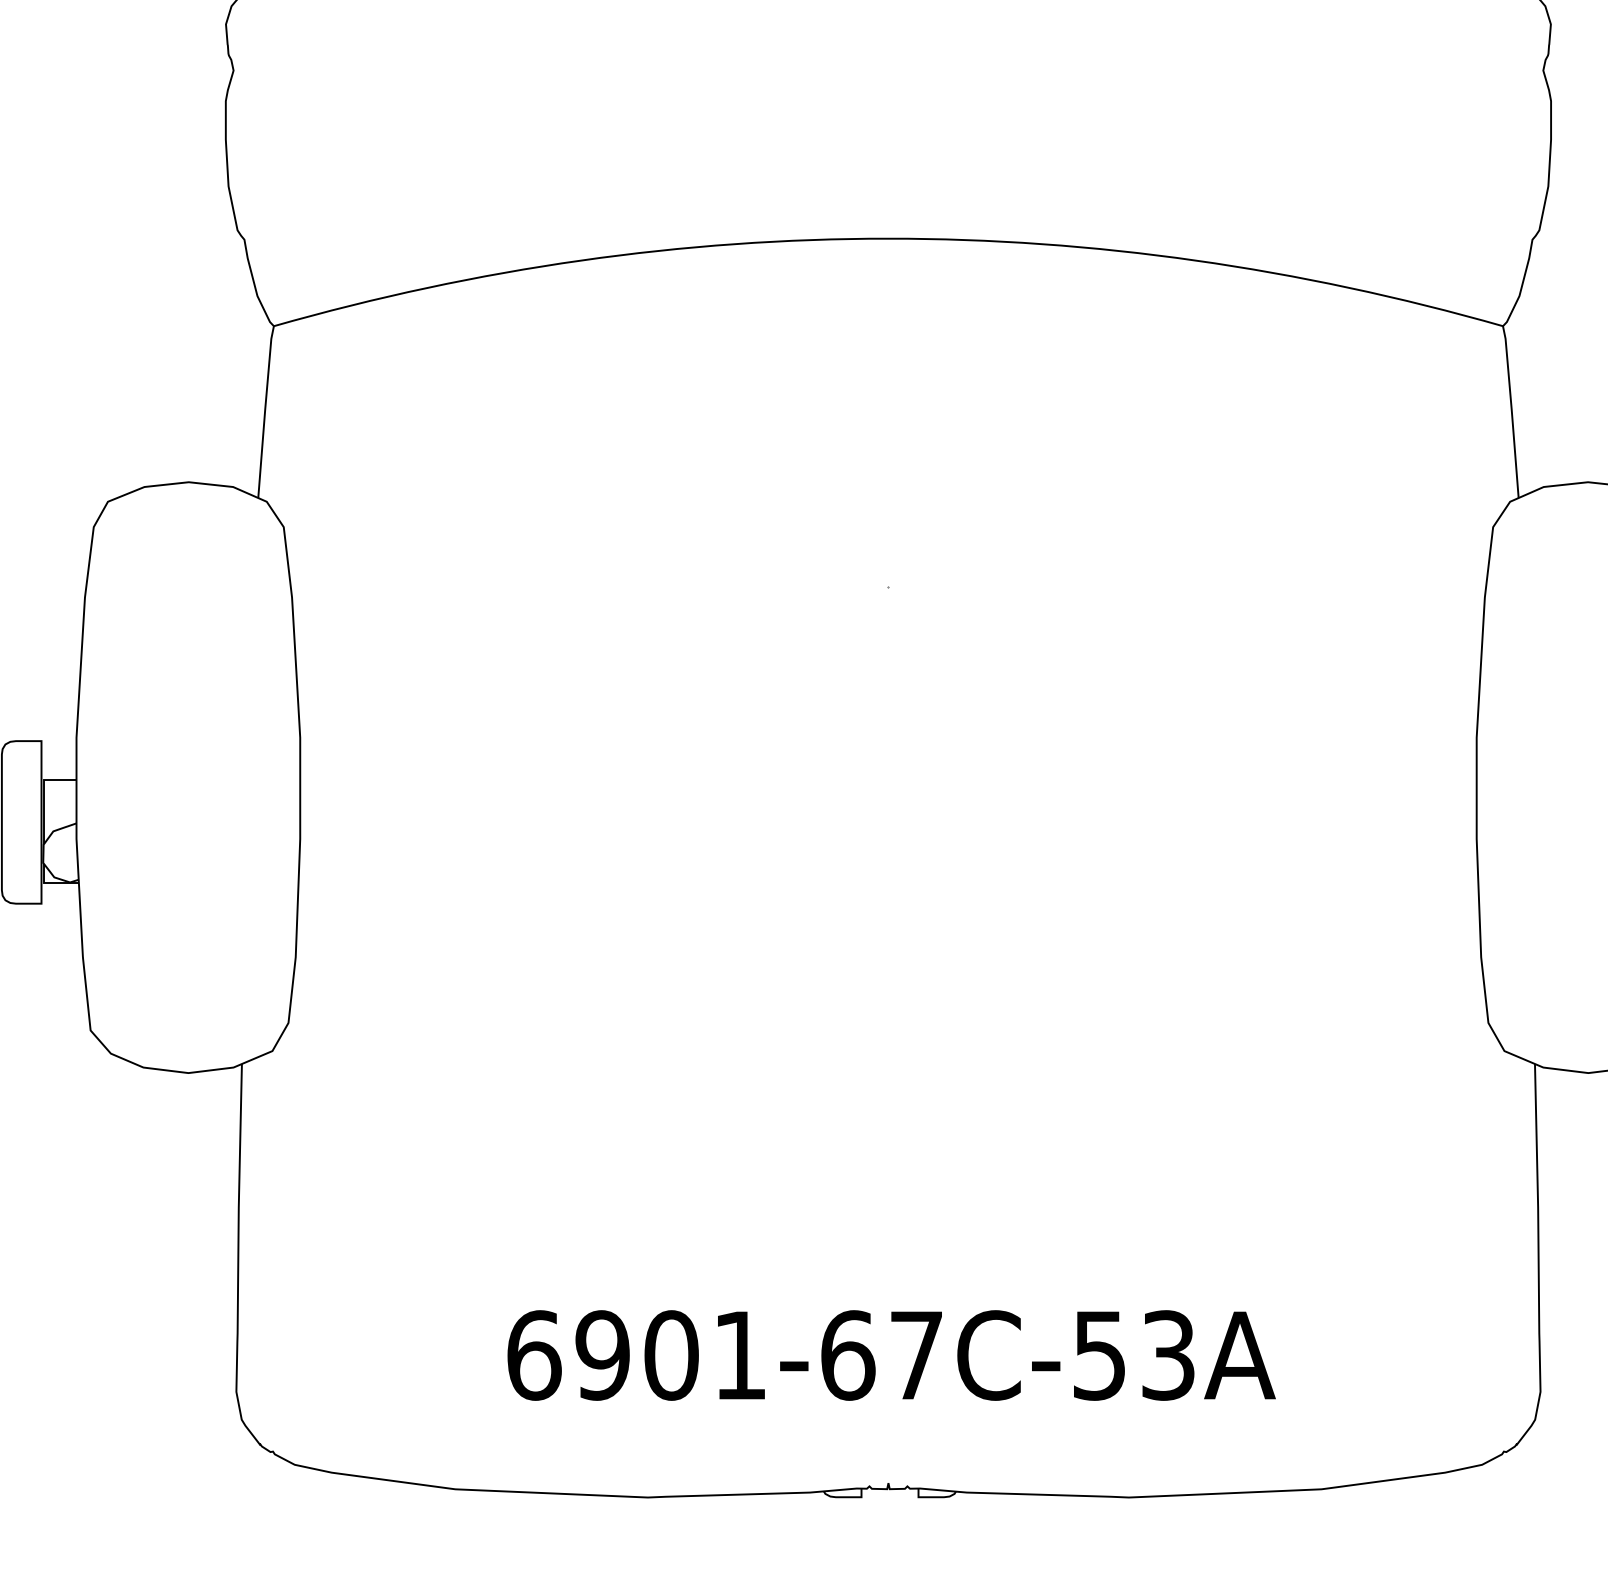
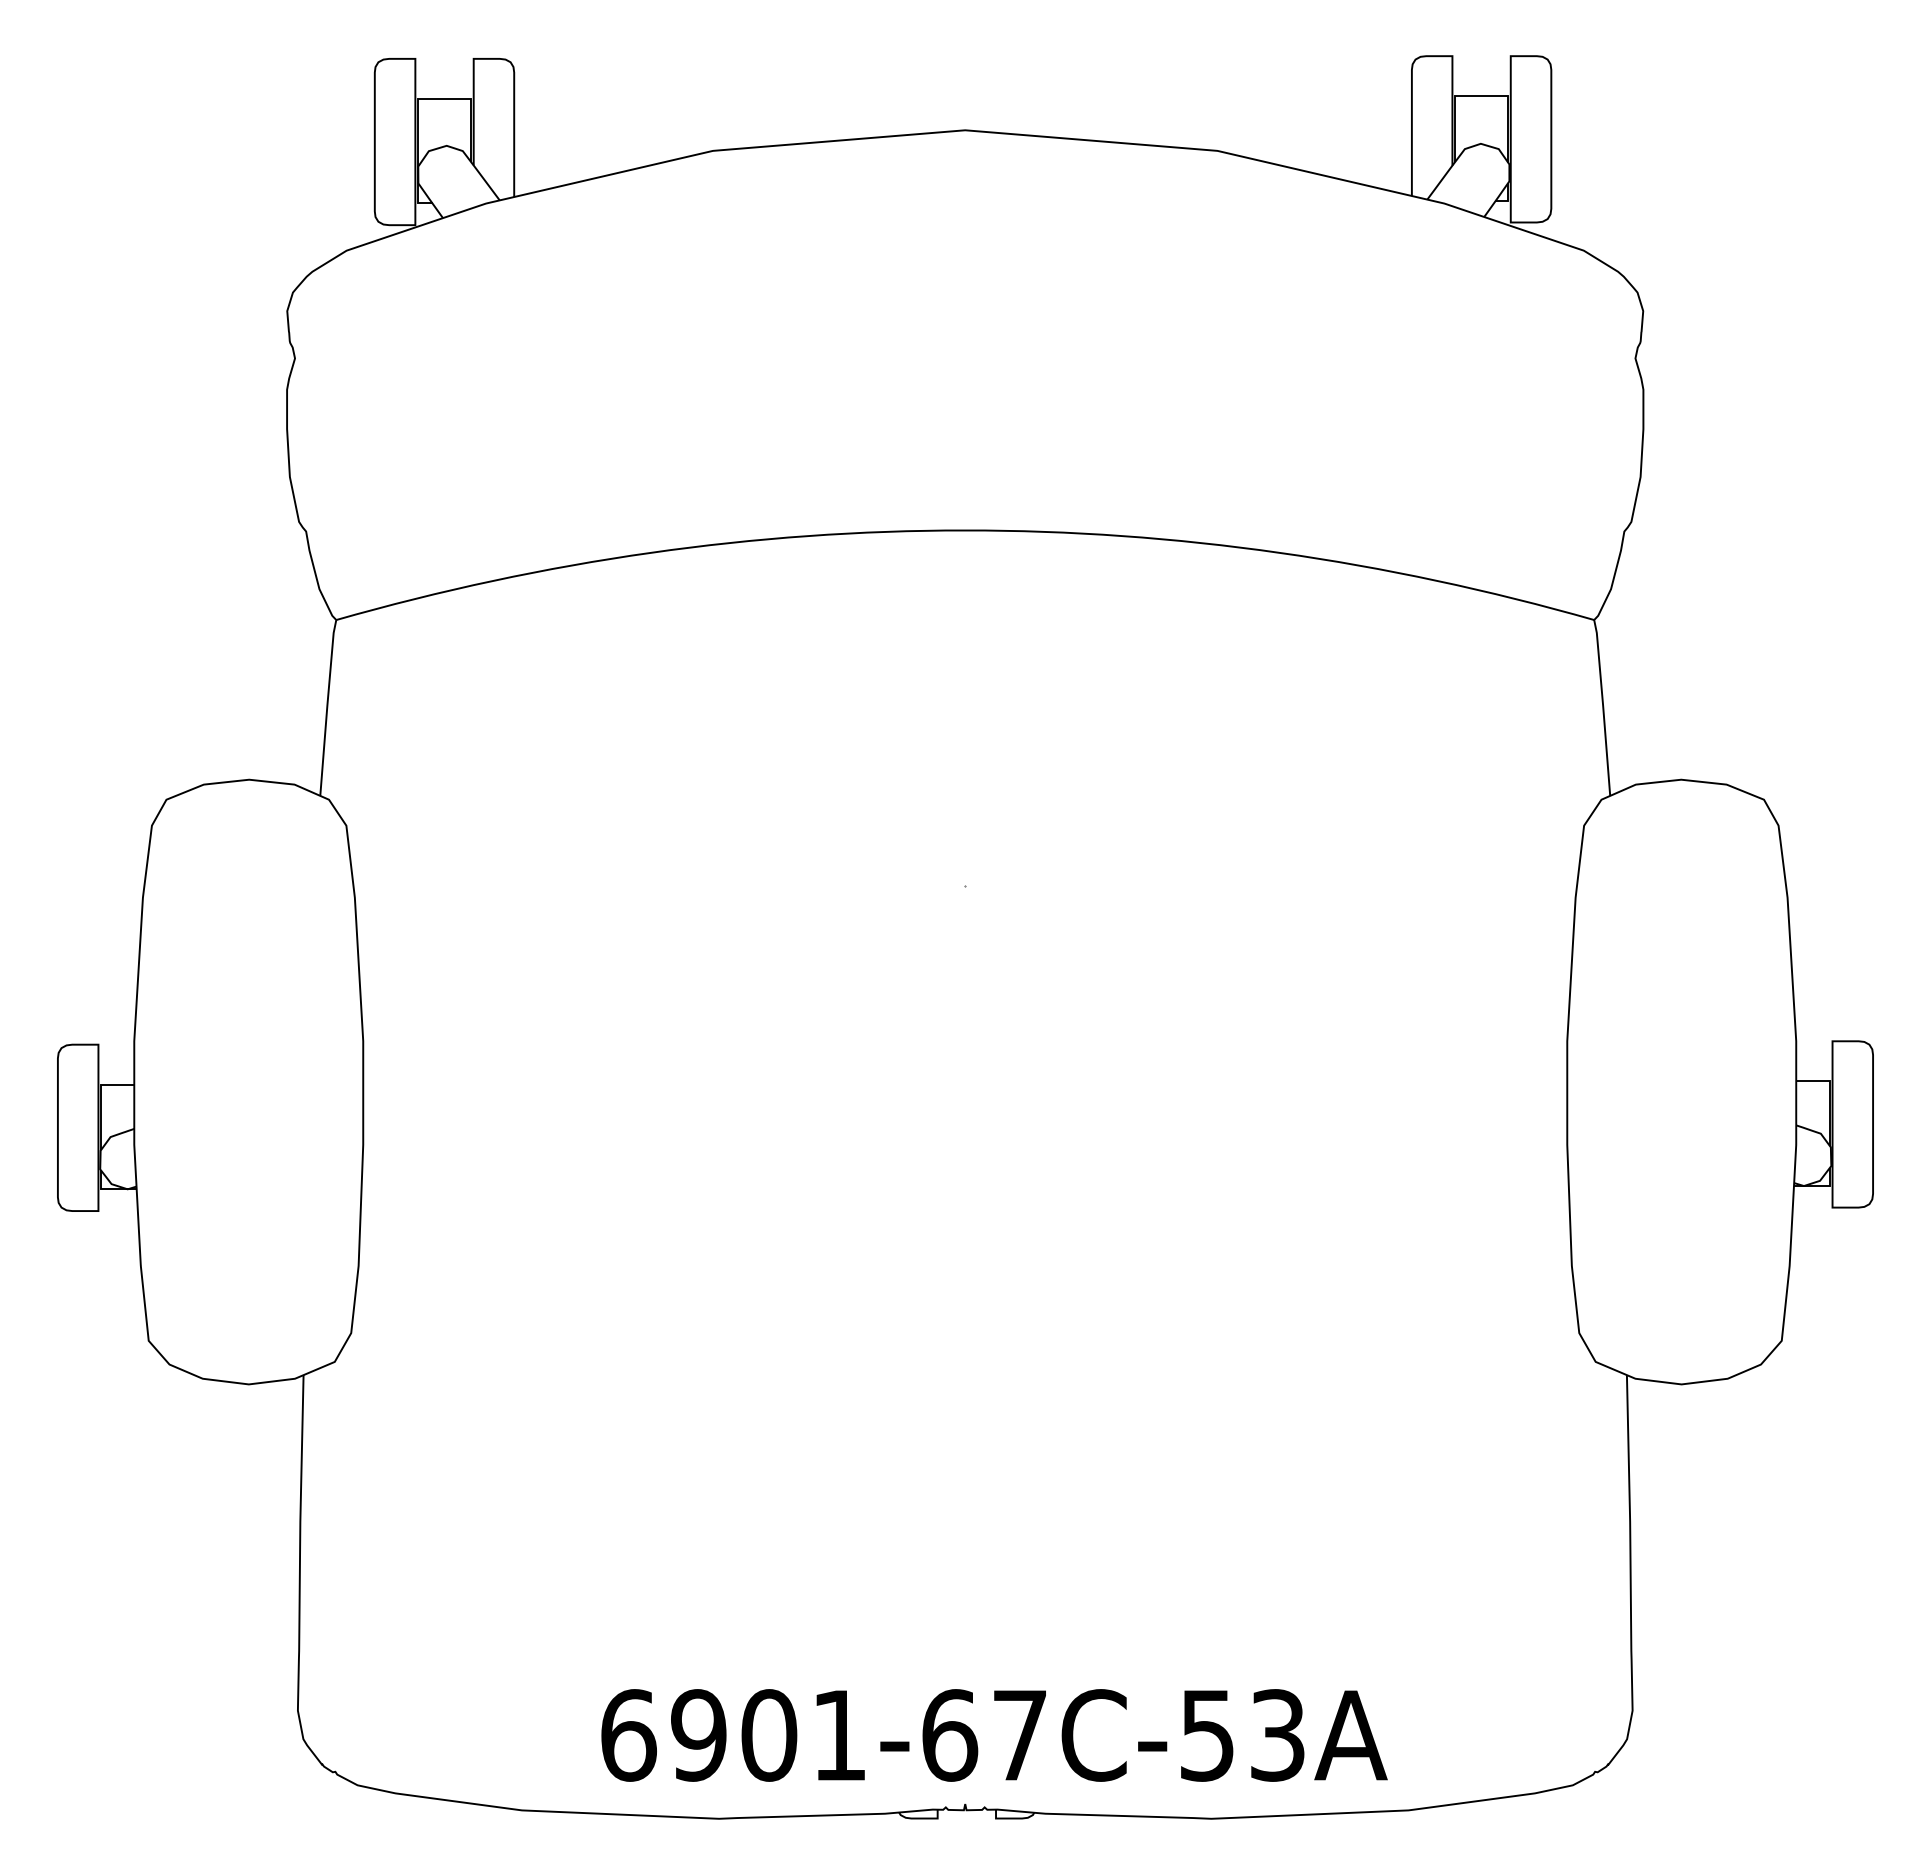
text: (891, 1355) -> (994, 1735), moved

